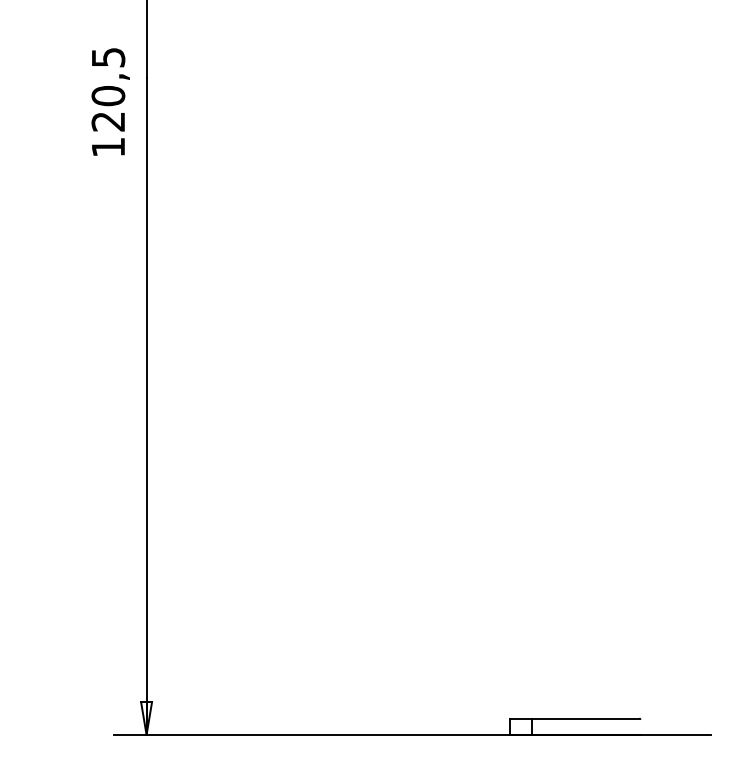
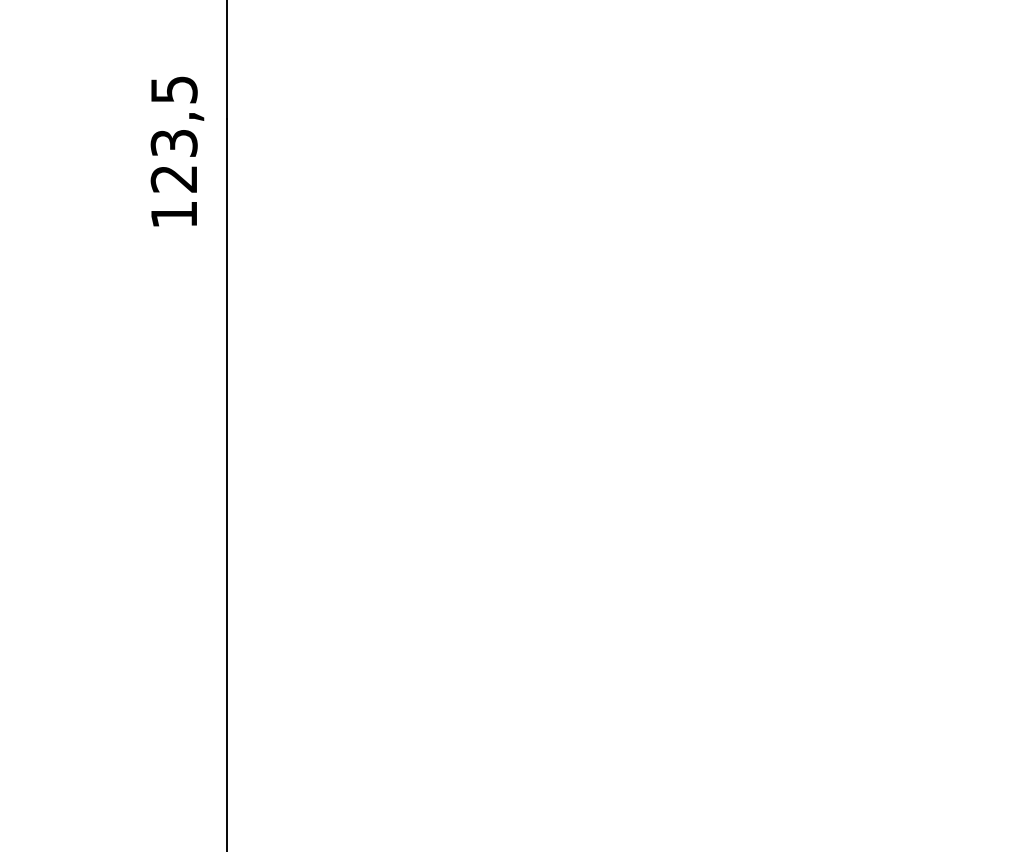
text: (108, 96) -> (174, 143), 120,5 -> 123,5

